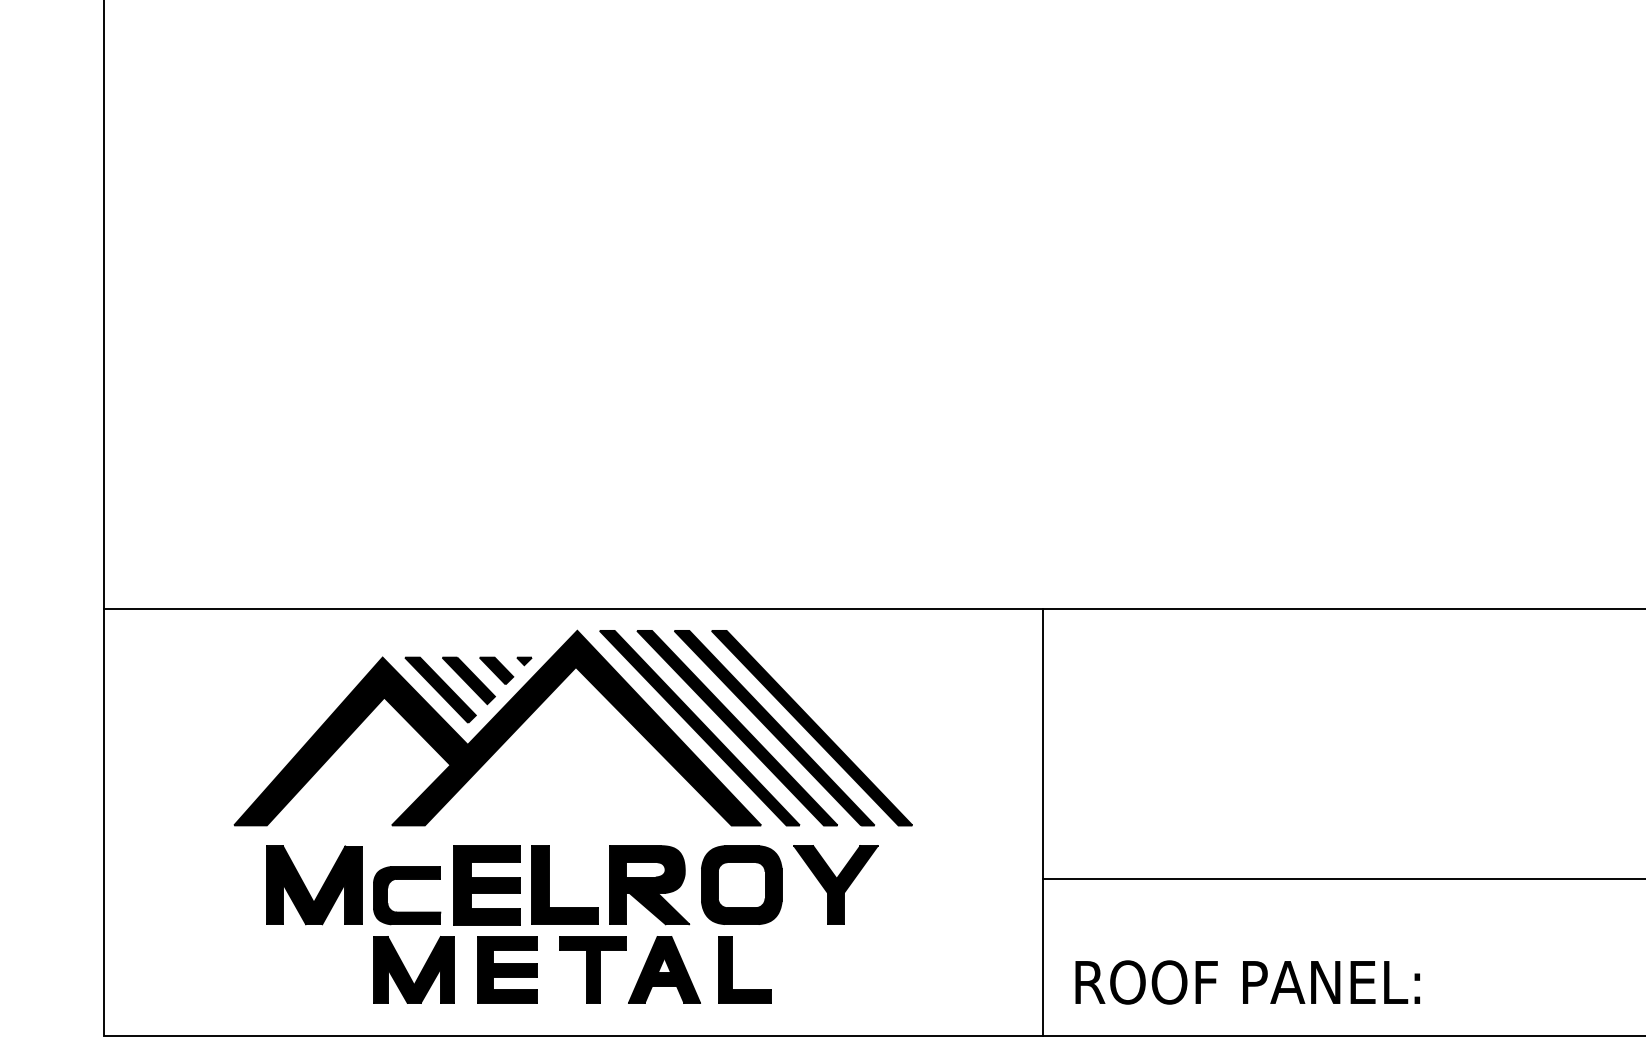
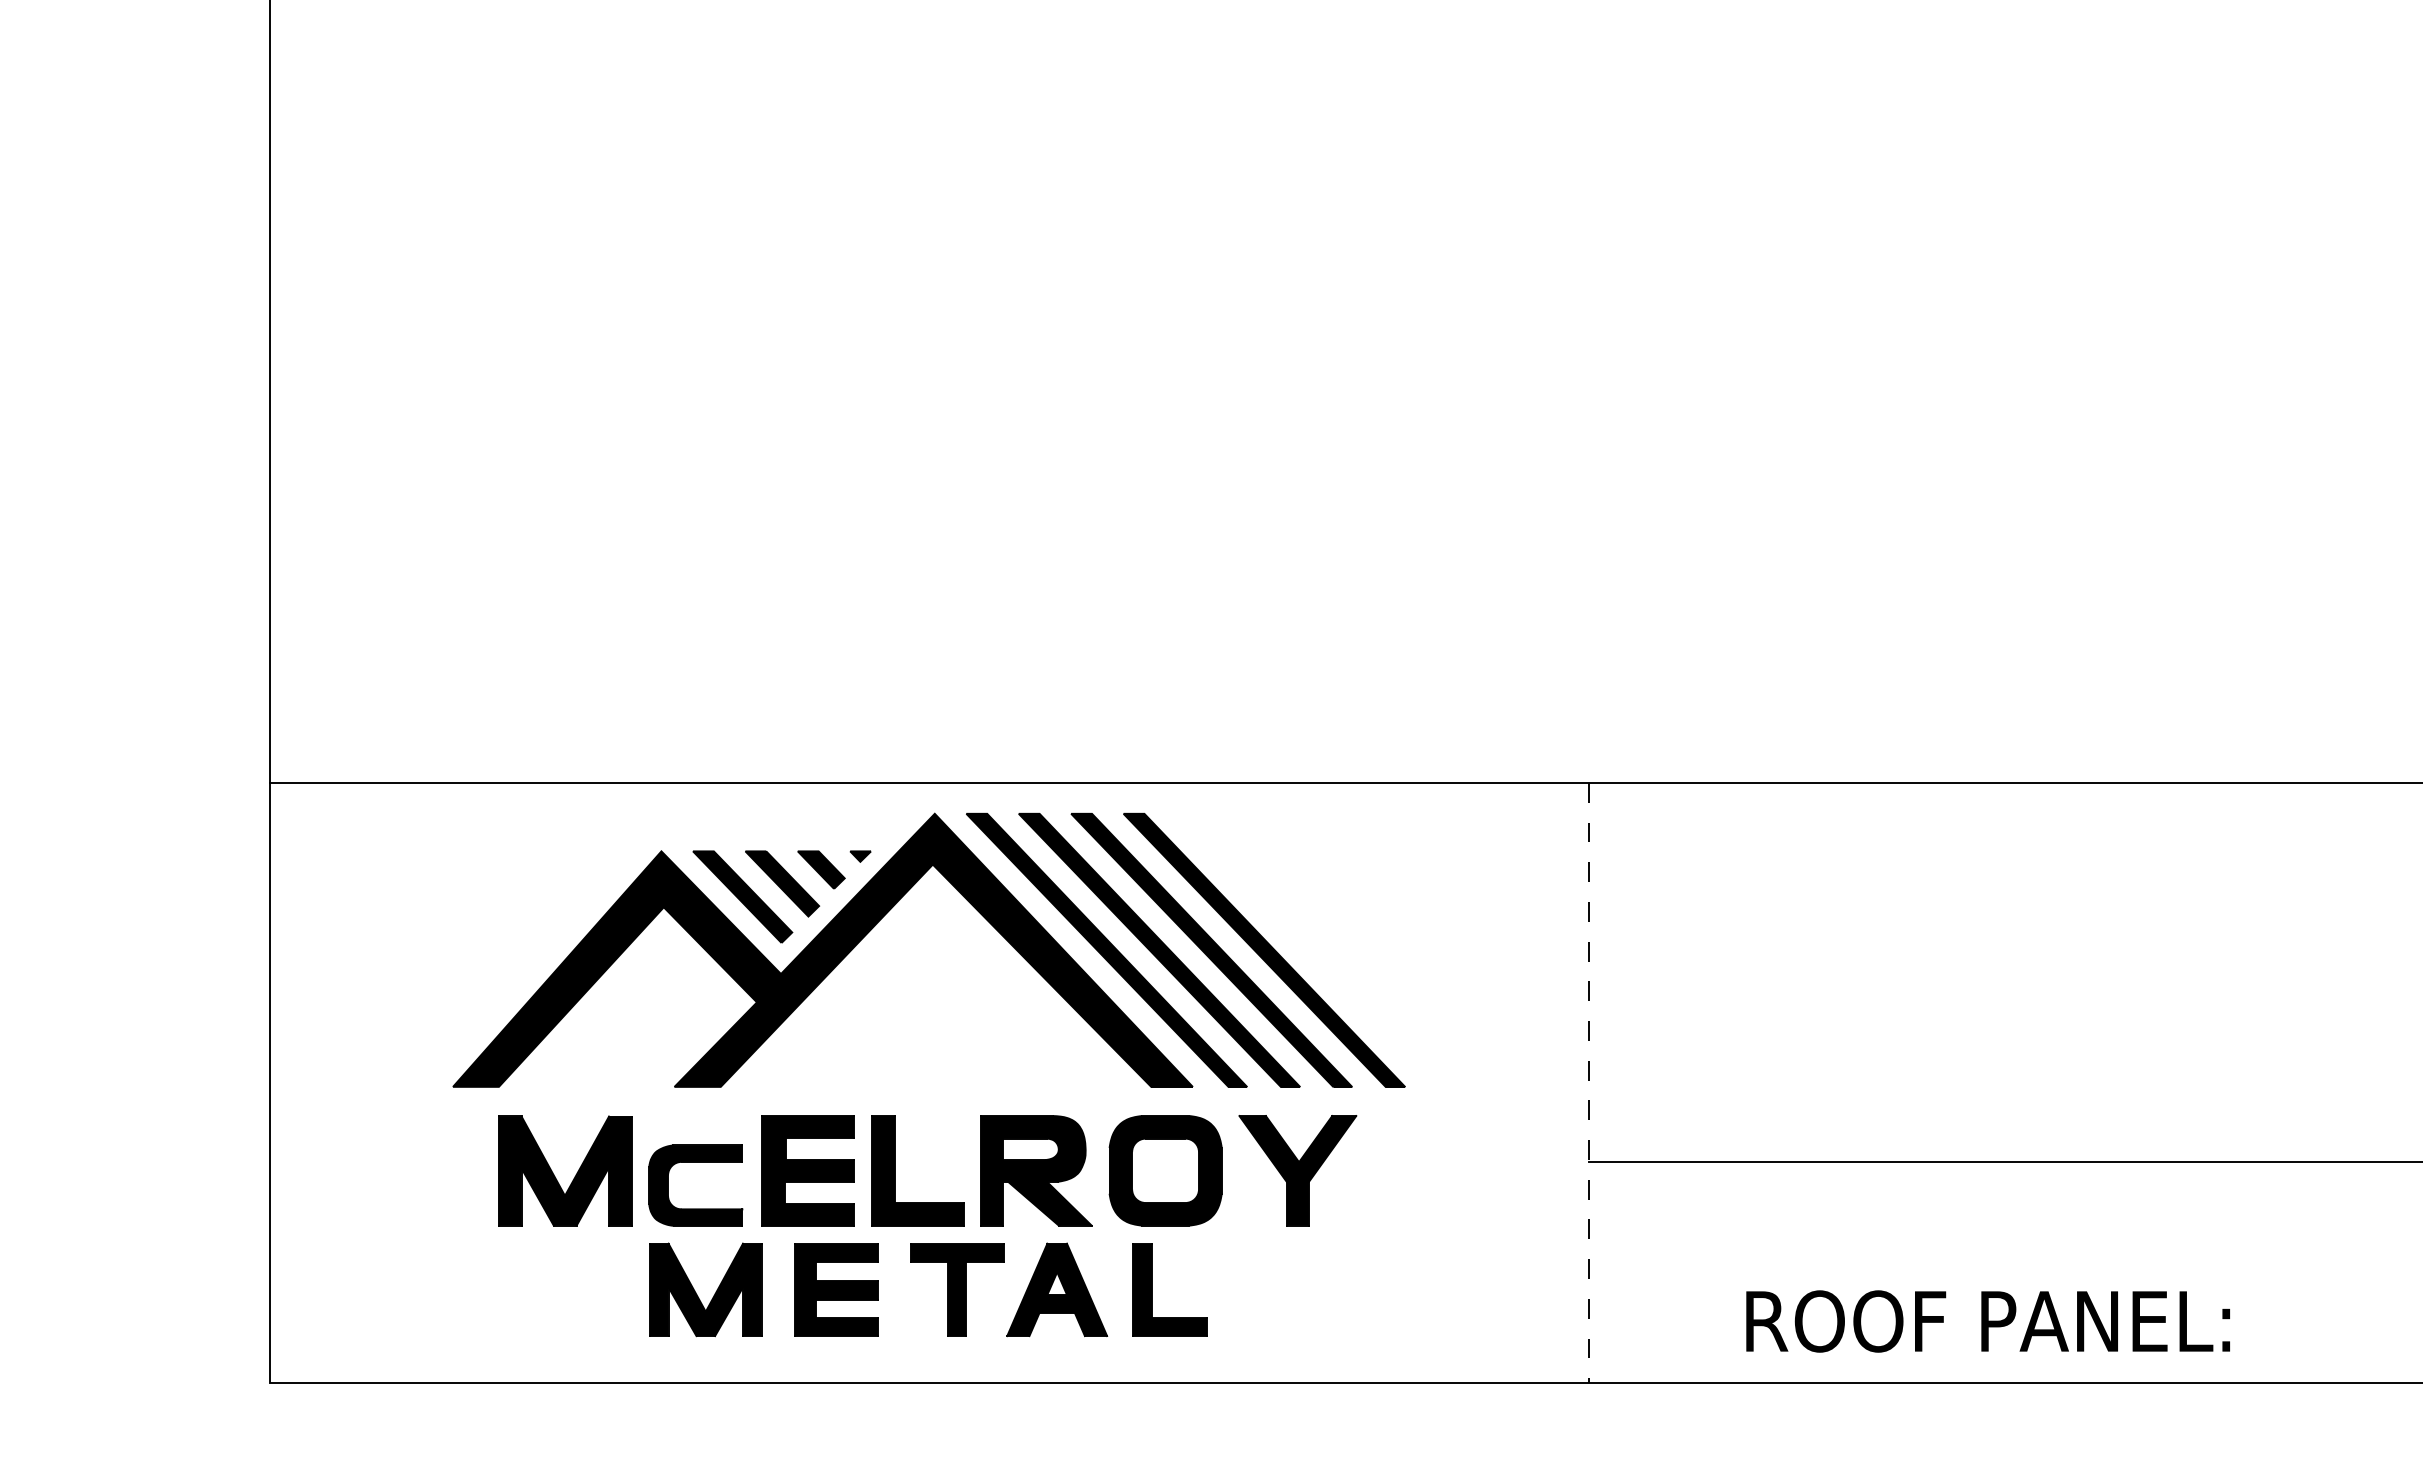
line: (1042, 822) -> (1588, 1082), solid -> dashed
text: (1247, 982) -> (1987, 1321), moved

